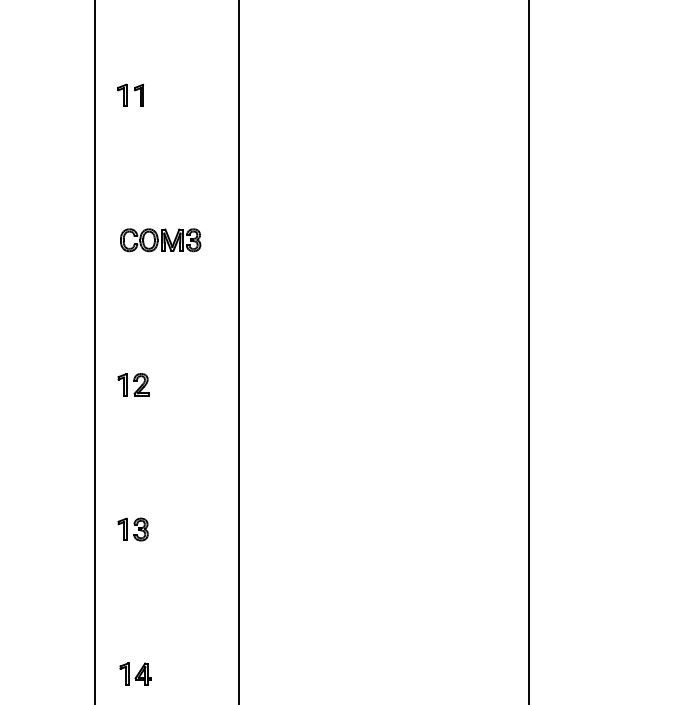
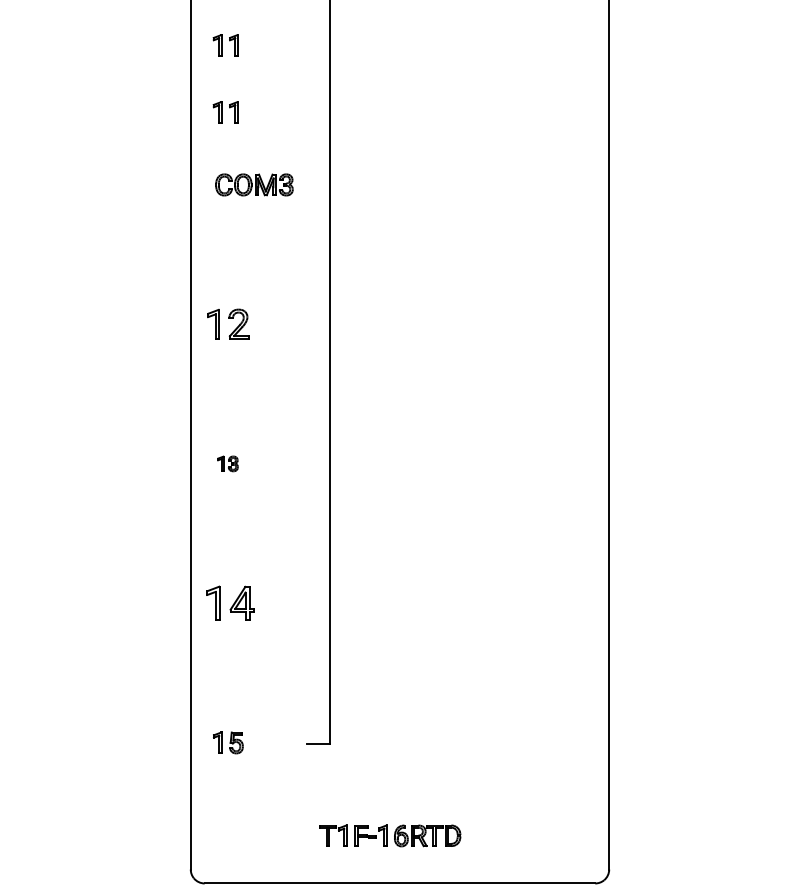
part: (130, 165) -> (225, 112), added
part: (133, 384) -> (228, 324), size x1.4
part: (132, 529) -> (227, 463), size x0.7
part: (134, 674) -> (229, 603), size x1.6

